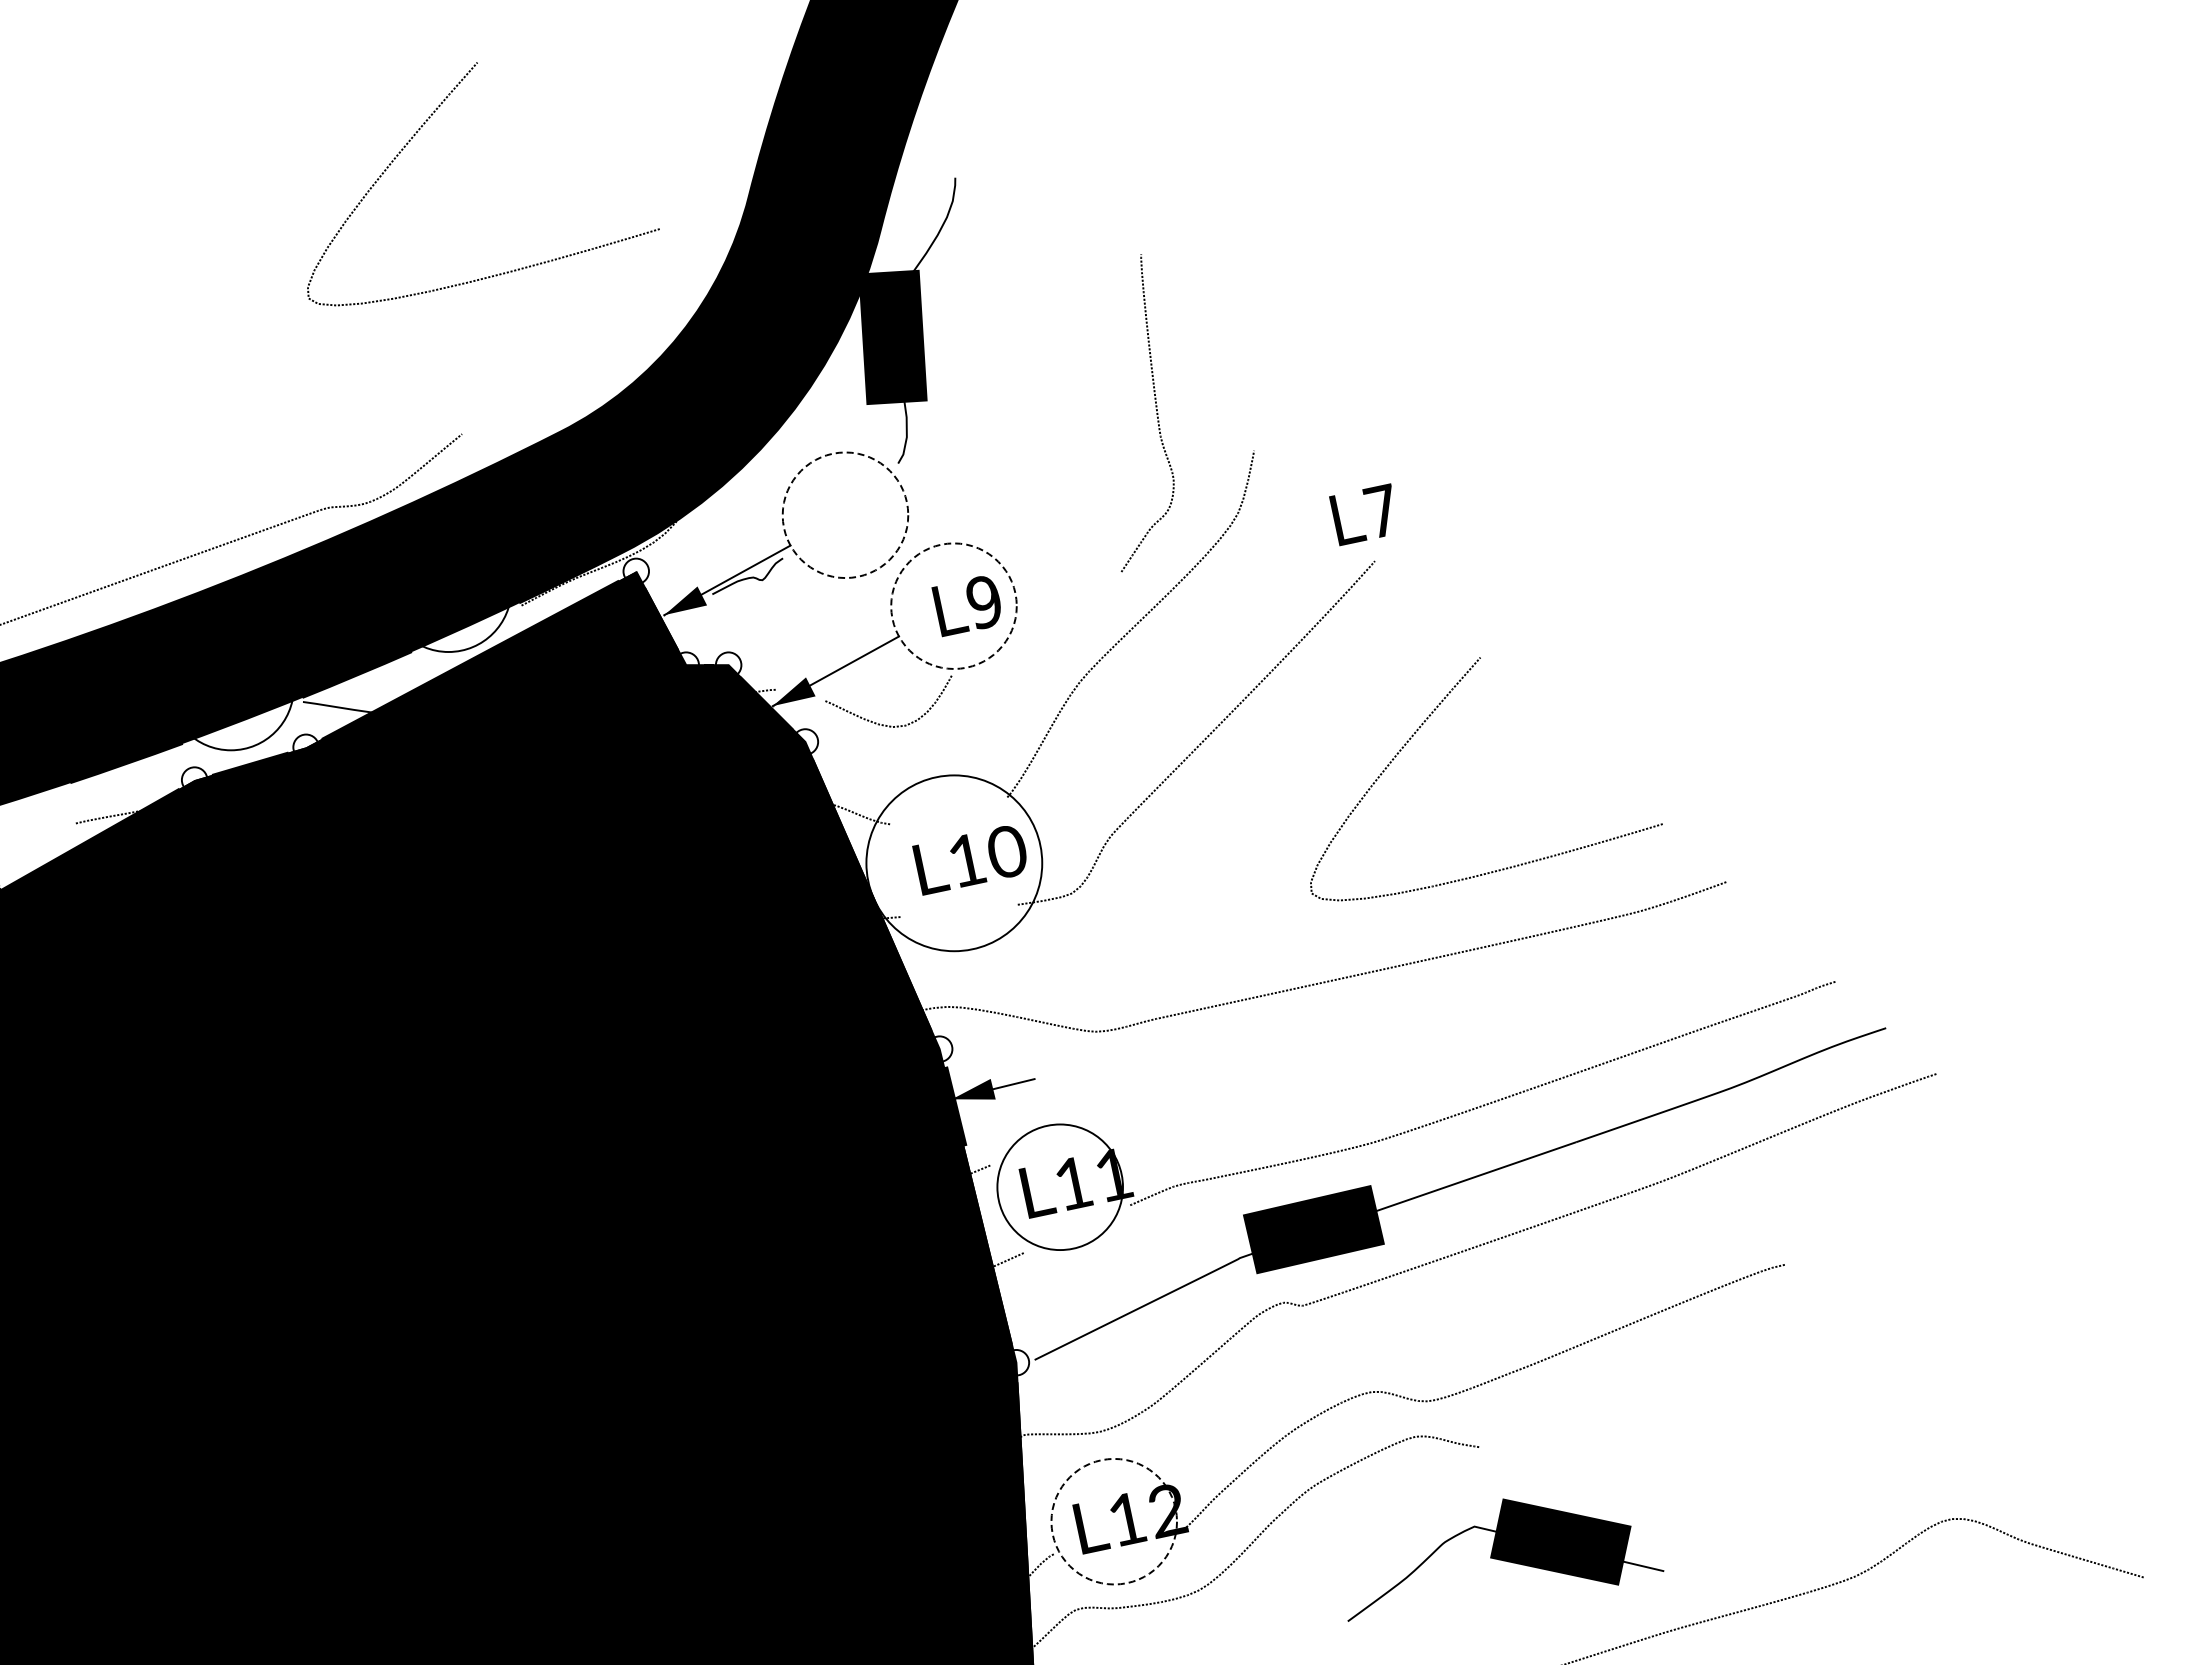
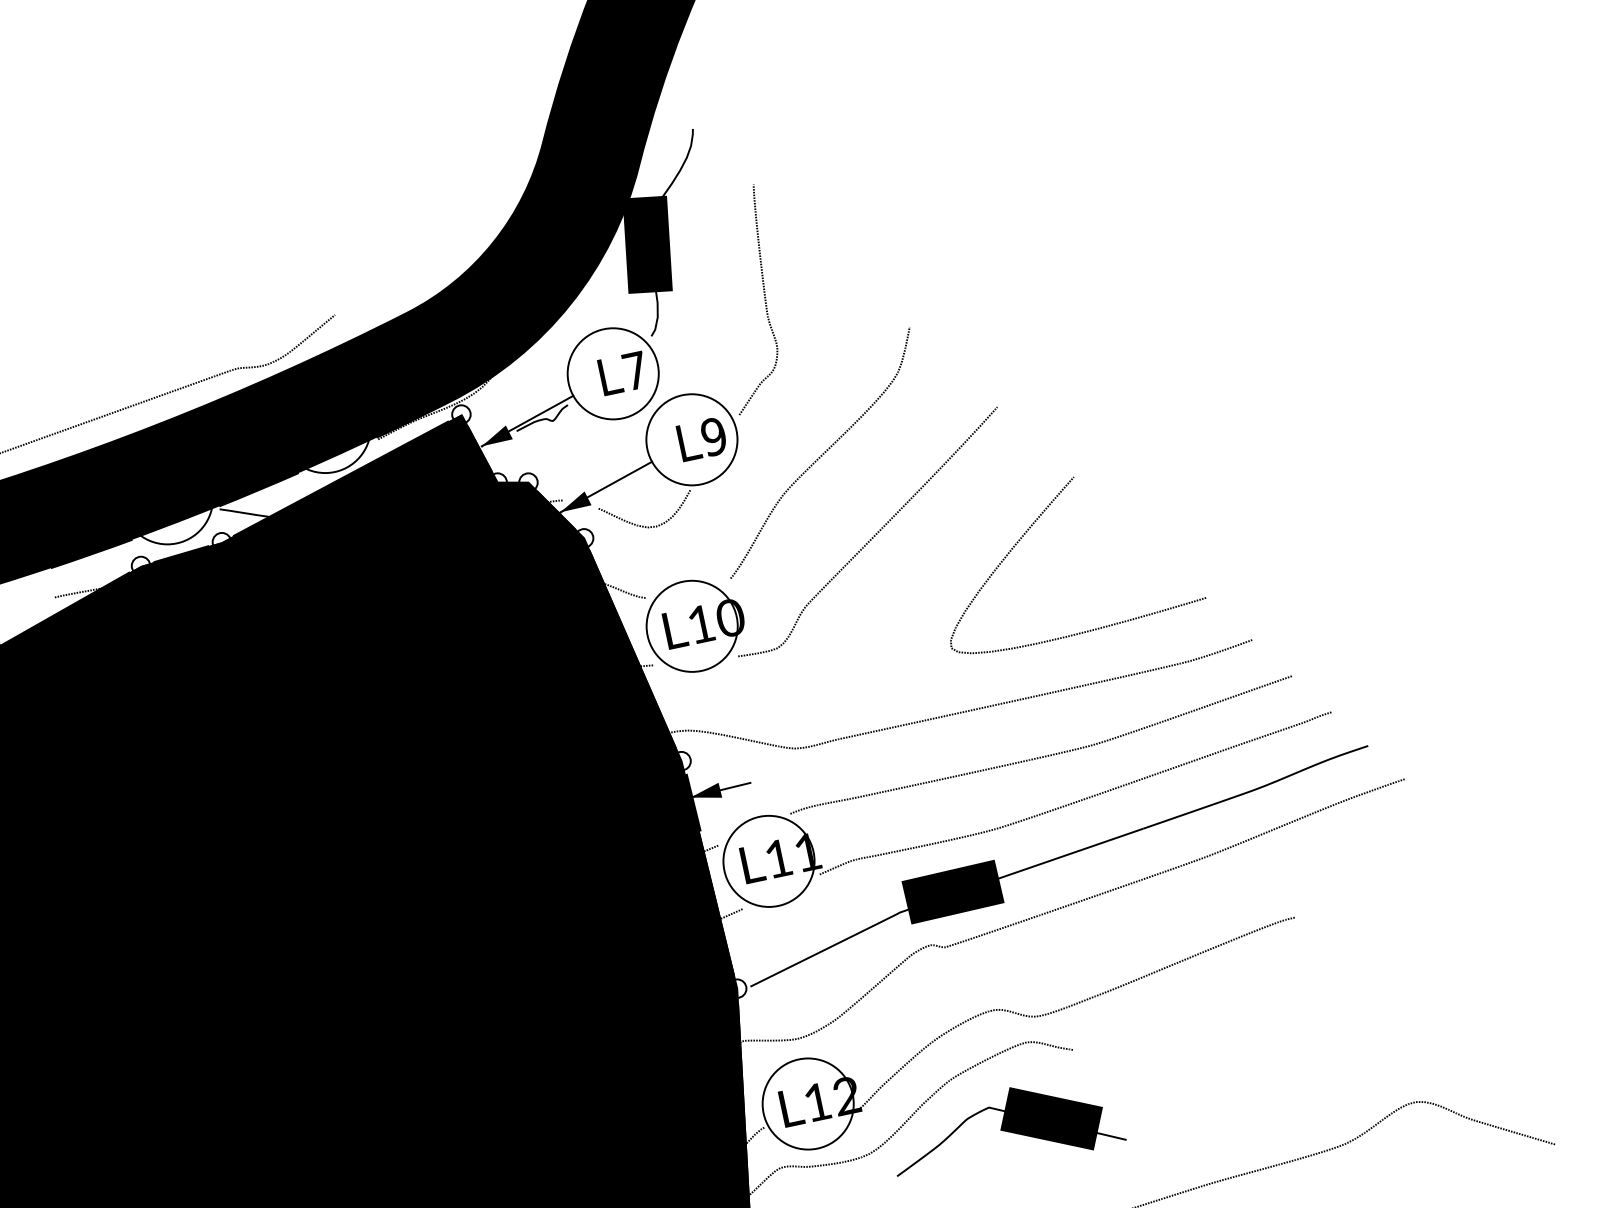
curve: (417, 133) -> (302, 96), removed
curve: (1156, 413) -> (764, 300), moved
text: (1360, 514) -> (619, 373), moved
circle: (845, 515) -> (613, 374), dashed -> solid
circle: (953, 605) -> (691, 439), dashed -> solid
circle: (954, 863) -> (692, 626), size x0.71
curve: (1440, 1041) -> (1044, 755), added
circle: (1114, 1521) -> (808, 1103), dashed -> solid
part: (1505, 1559) -> (1011, 1131), moved

